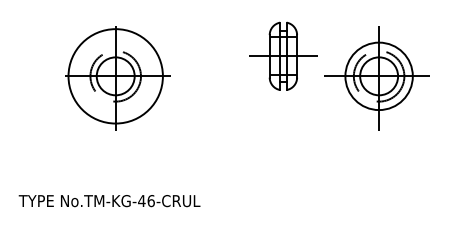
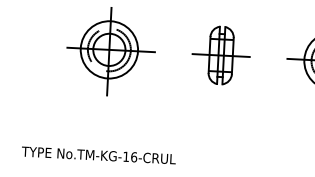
part: (283, 55) -> (221, 54), moved
circle: (115, 76) -> (109, 50), size x0.71
text: (141, 200) -> (125, 156), No.TM-KG-46-CRUL -> No.TM-KG-16-CRUL

